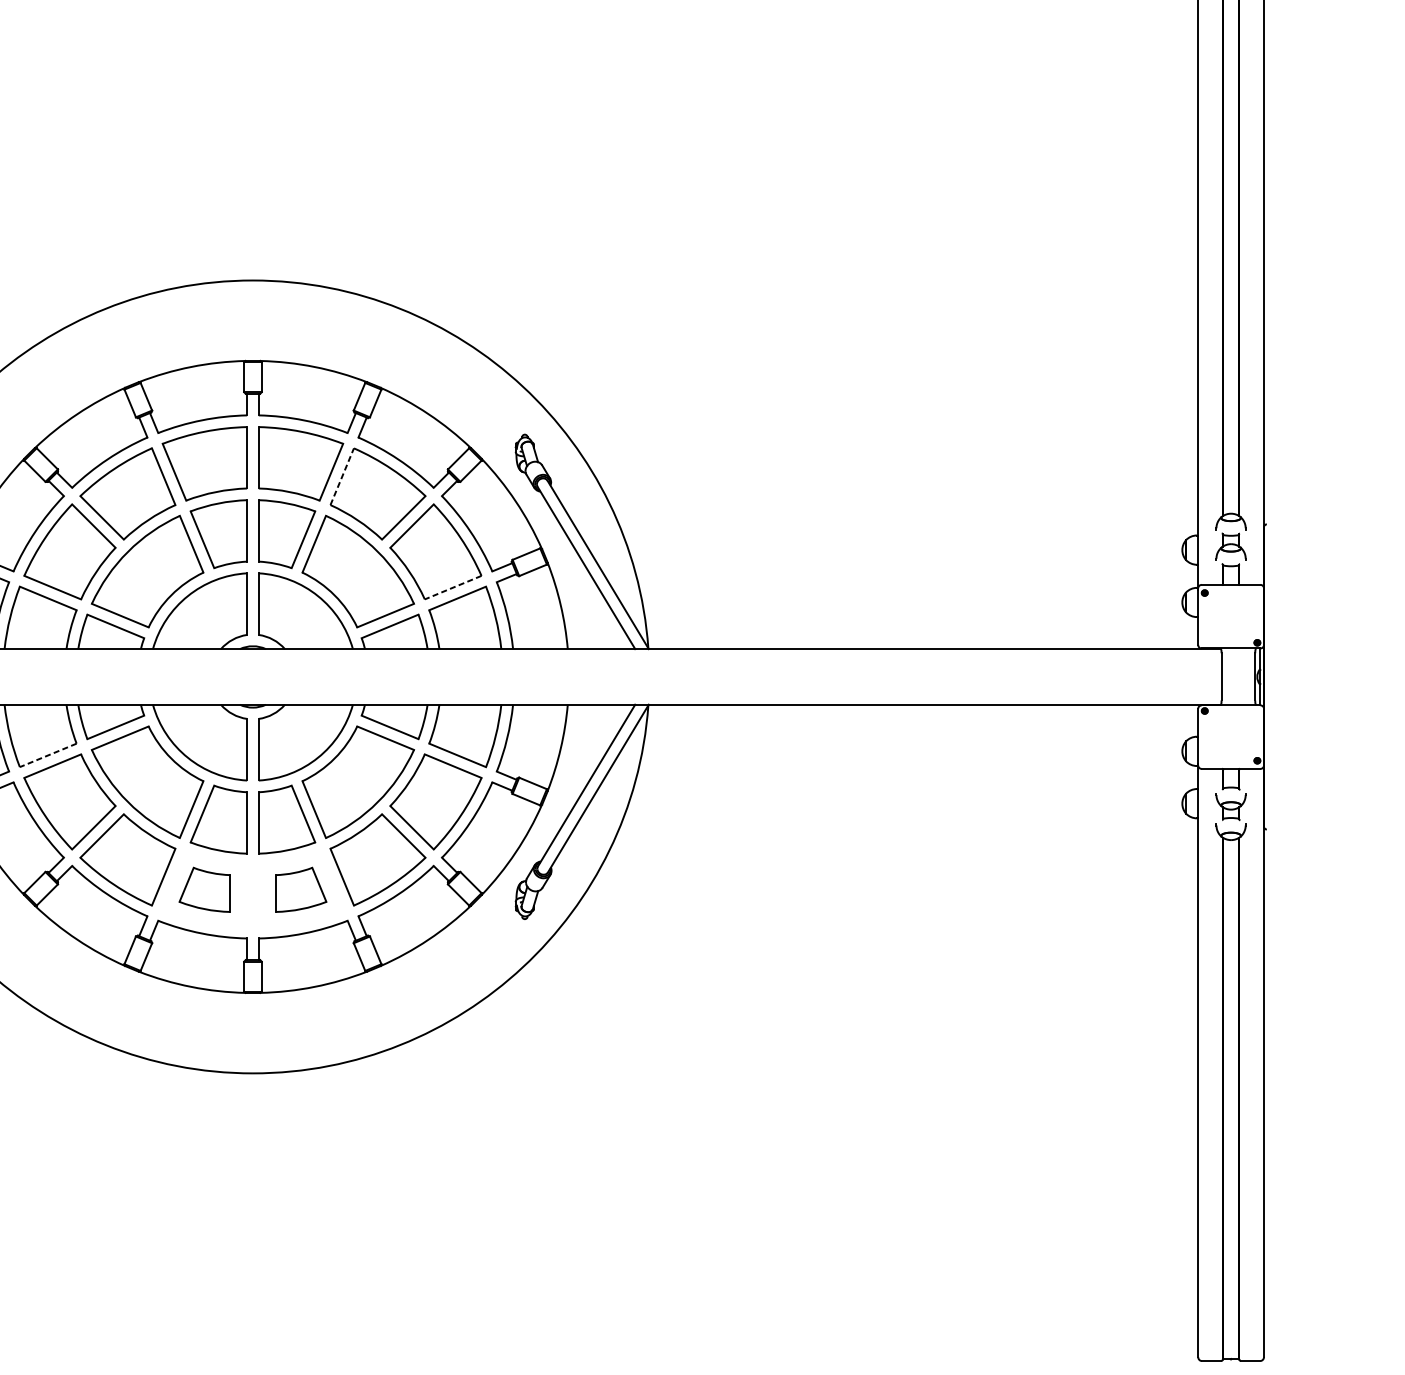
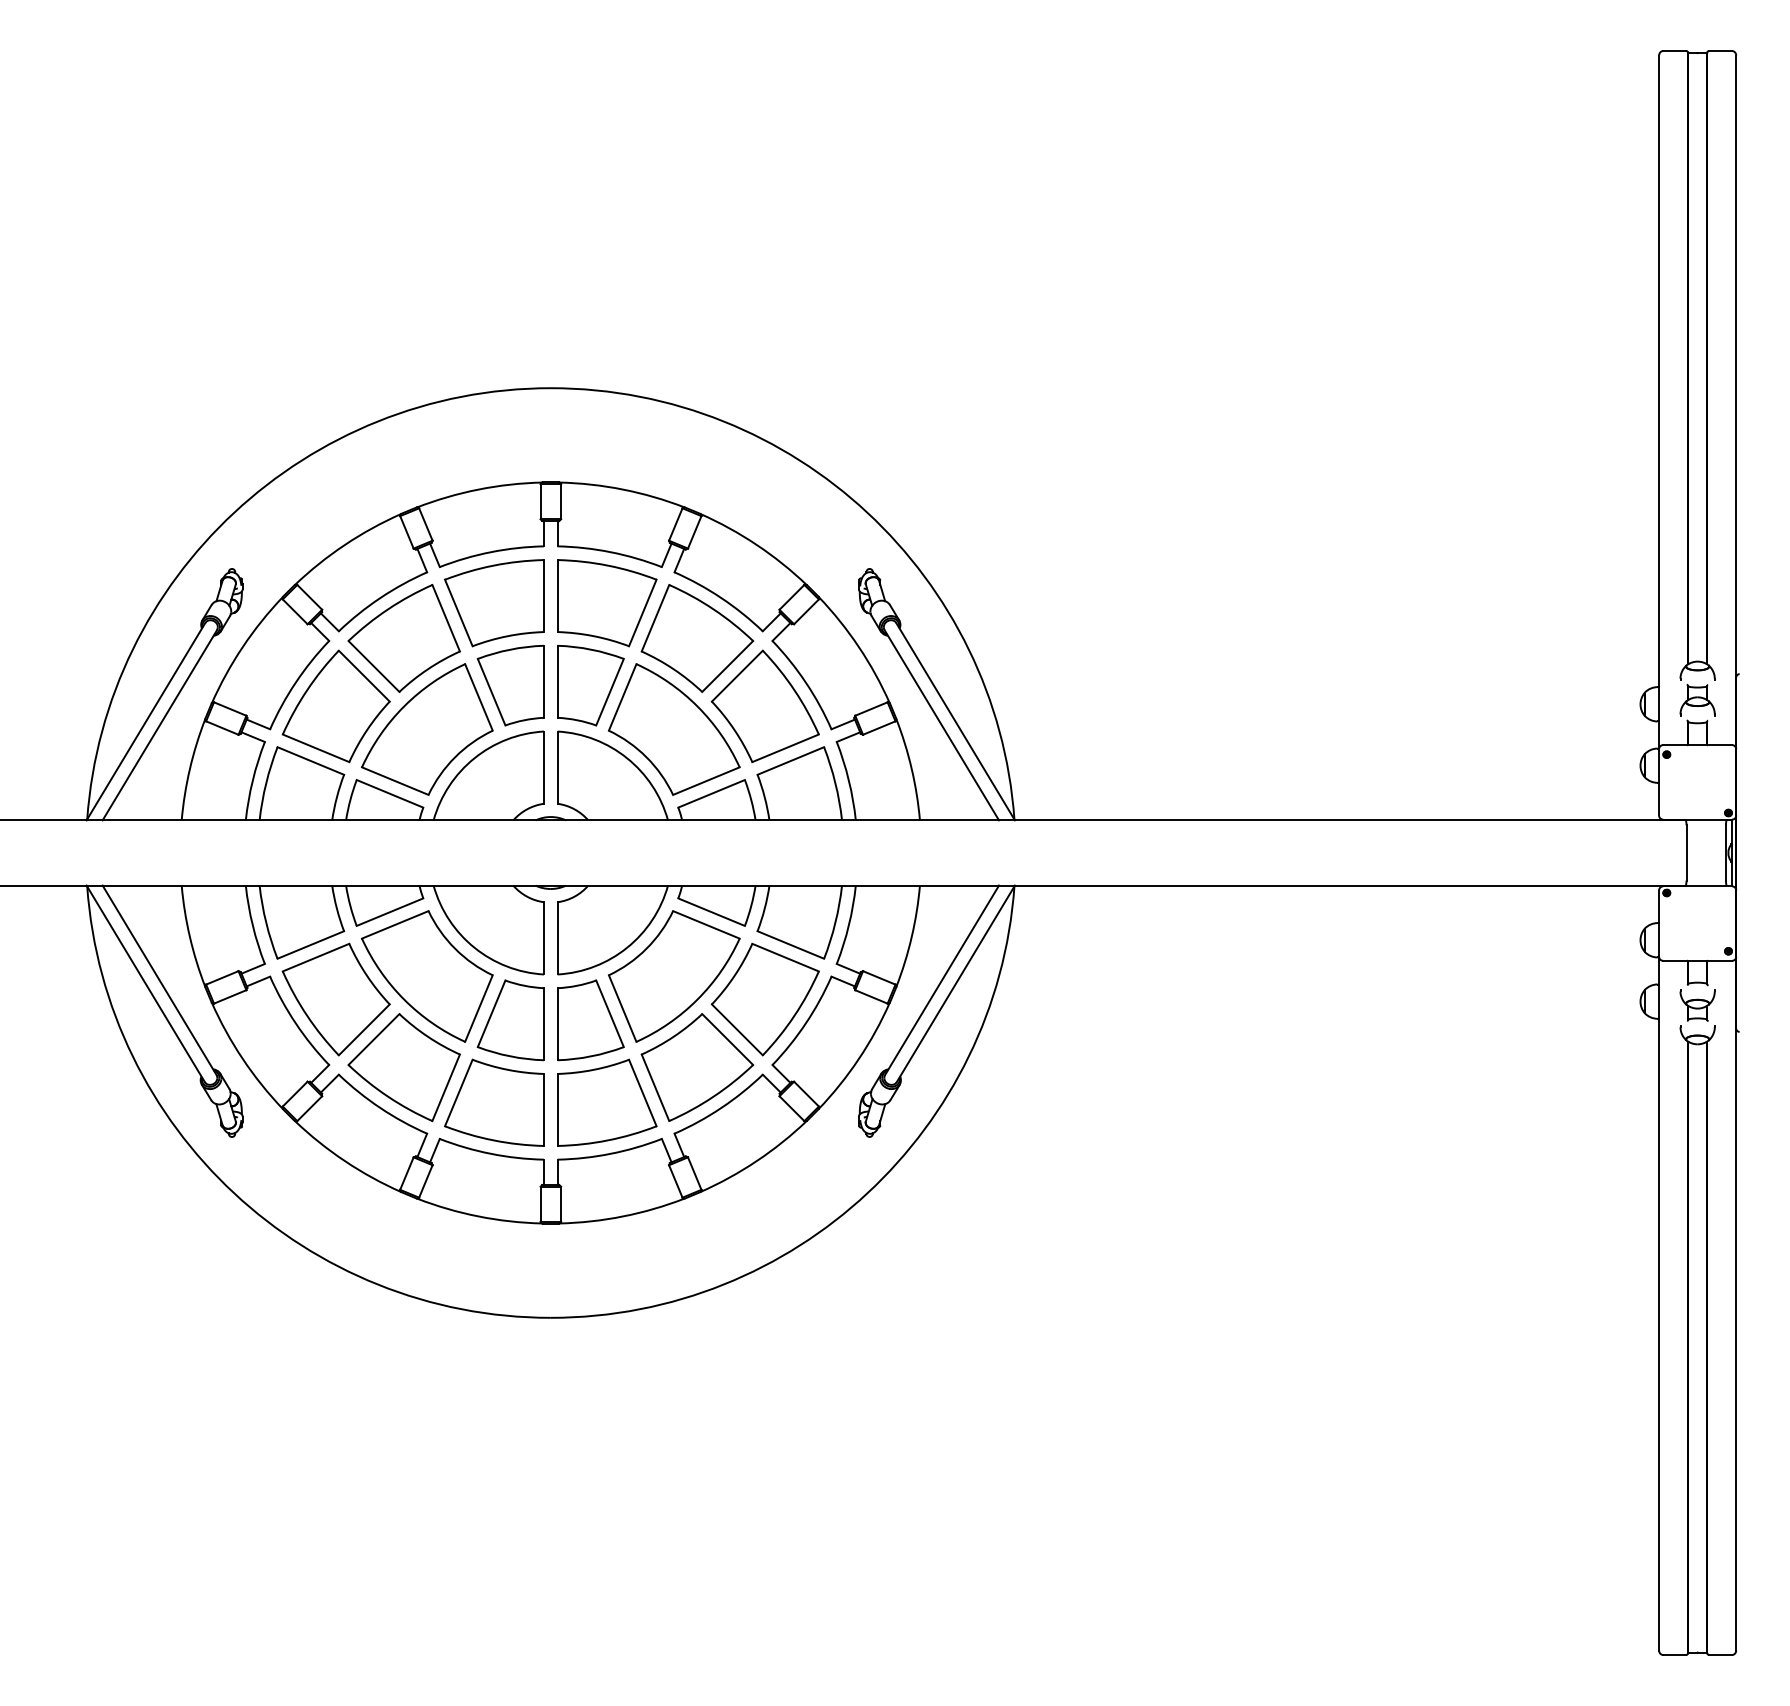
line: (342, 476) -> (655, 618), dashed -> solid
line: (453, 587) -> (785, 748), dashed -> solid
line: (47, 755) -> (310, 945), dashed -> solid
part: (204, 889) -> (494, 1102), size x1.67
part: (301, 889) -> (607, 1102), size x1.67

